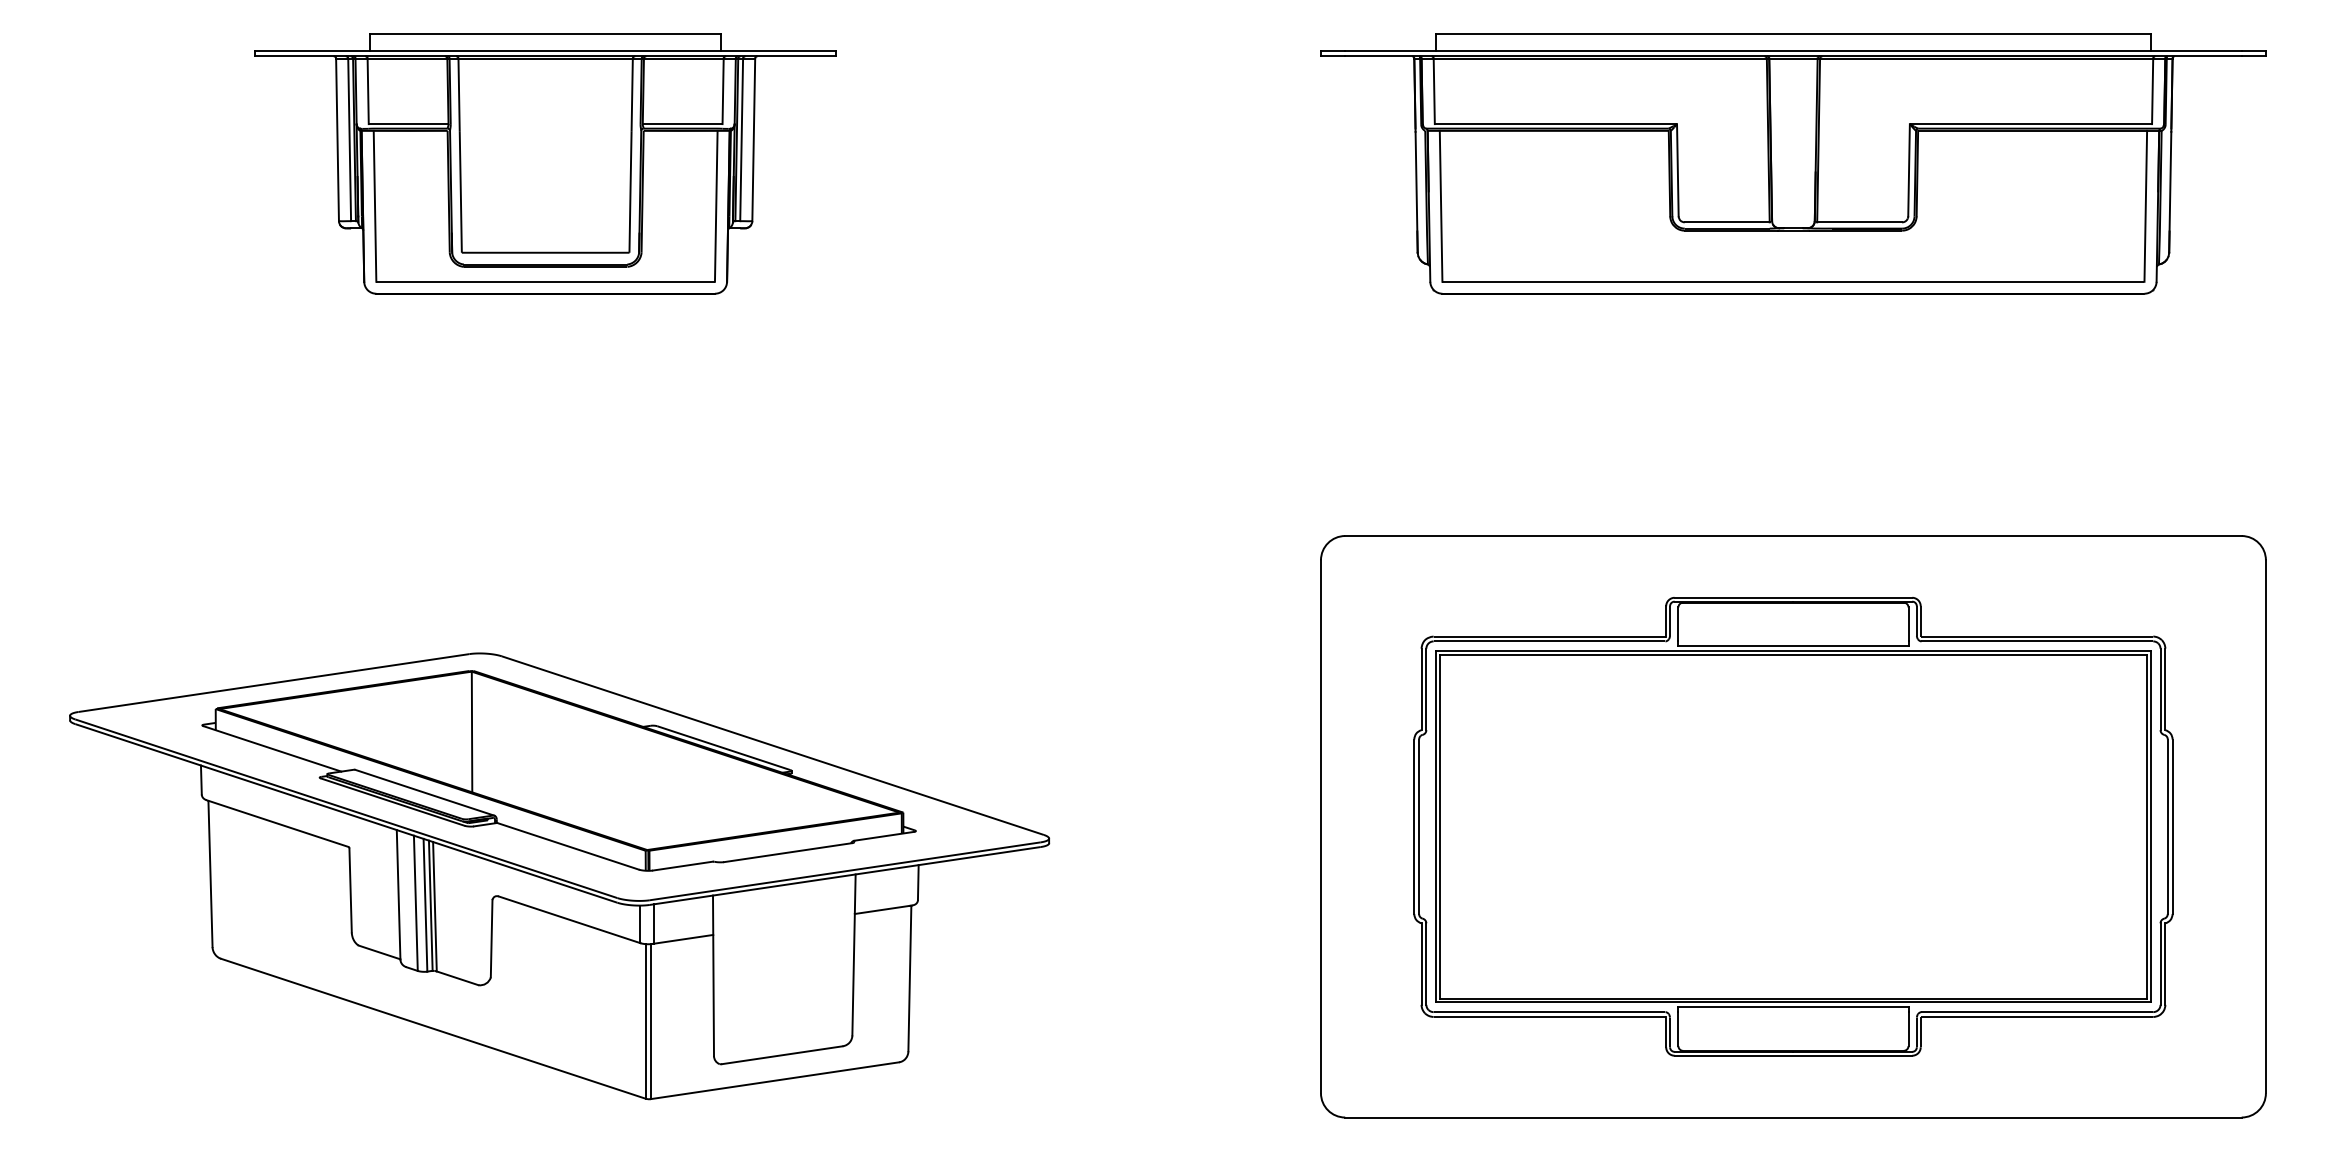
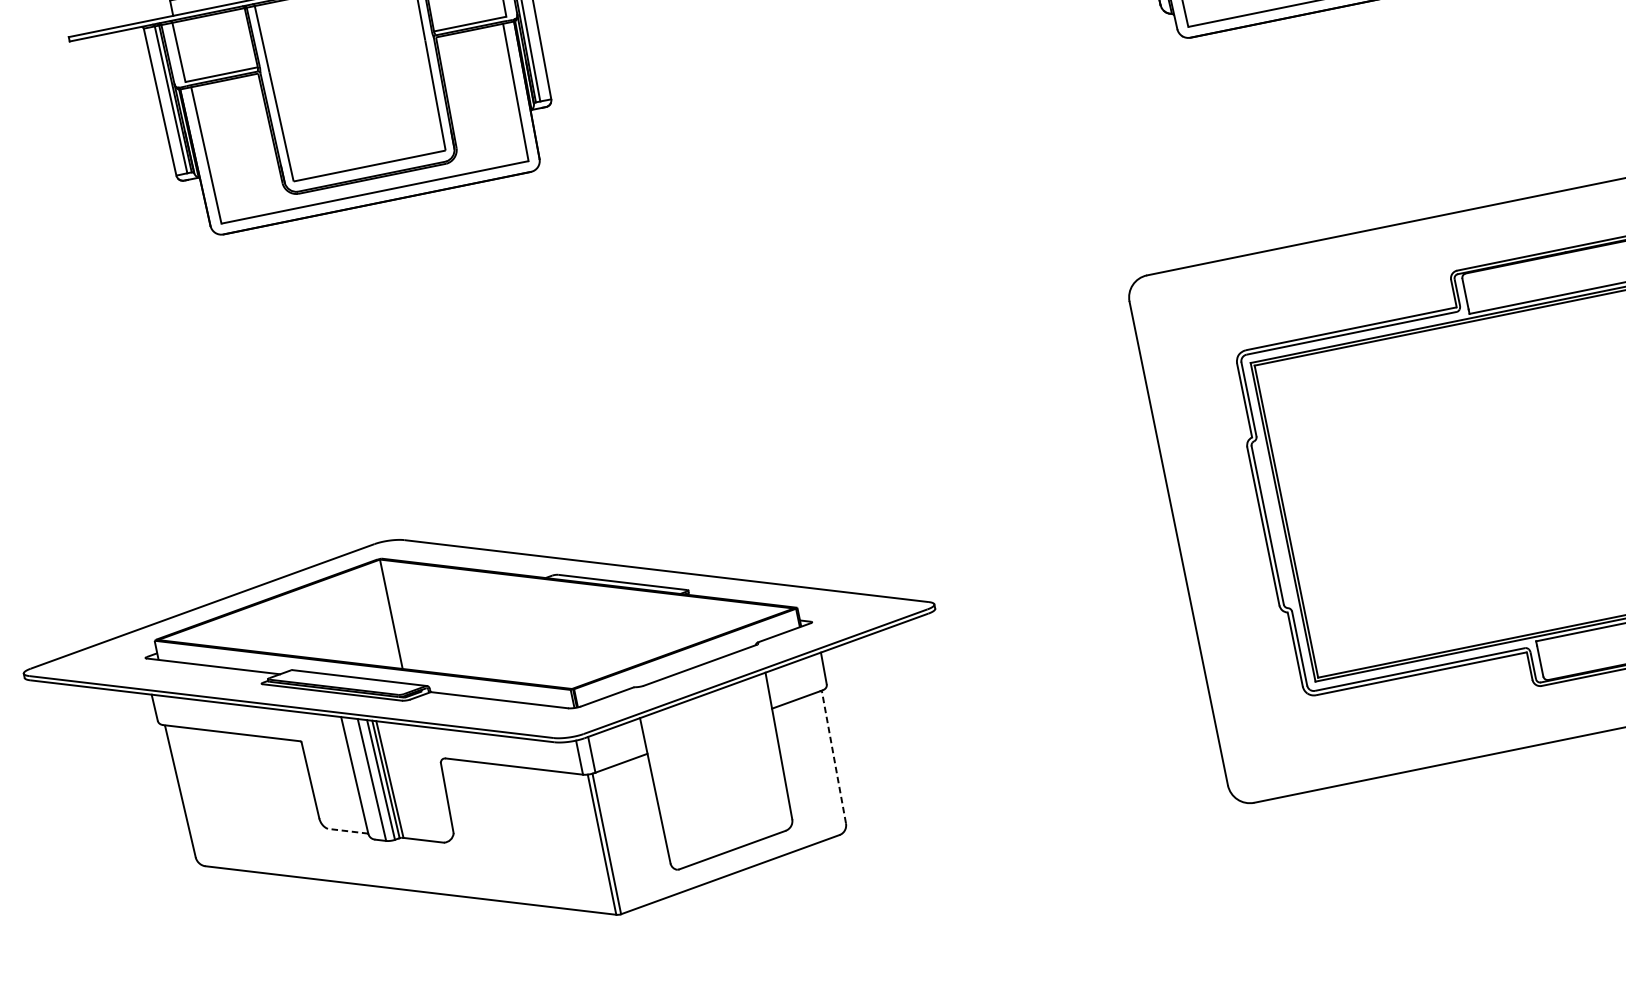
line: (379, 952) -> (348, 831), solid -> dashed
line: (909, 978) -> (833, 757), solid -> dashed

